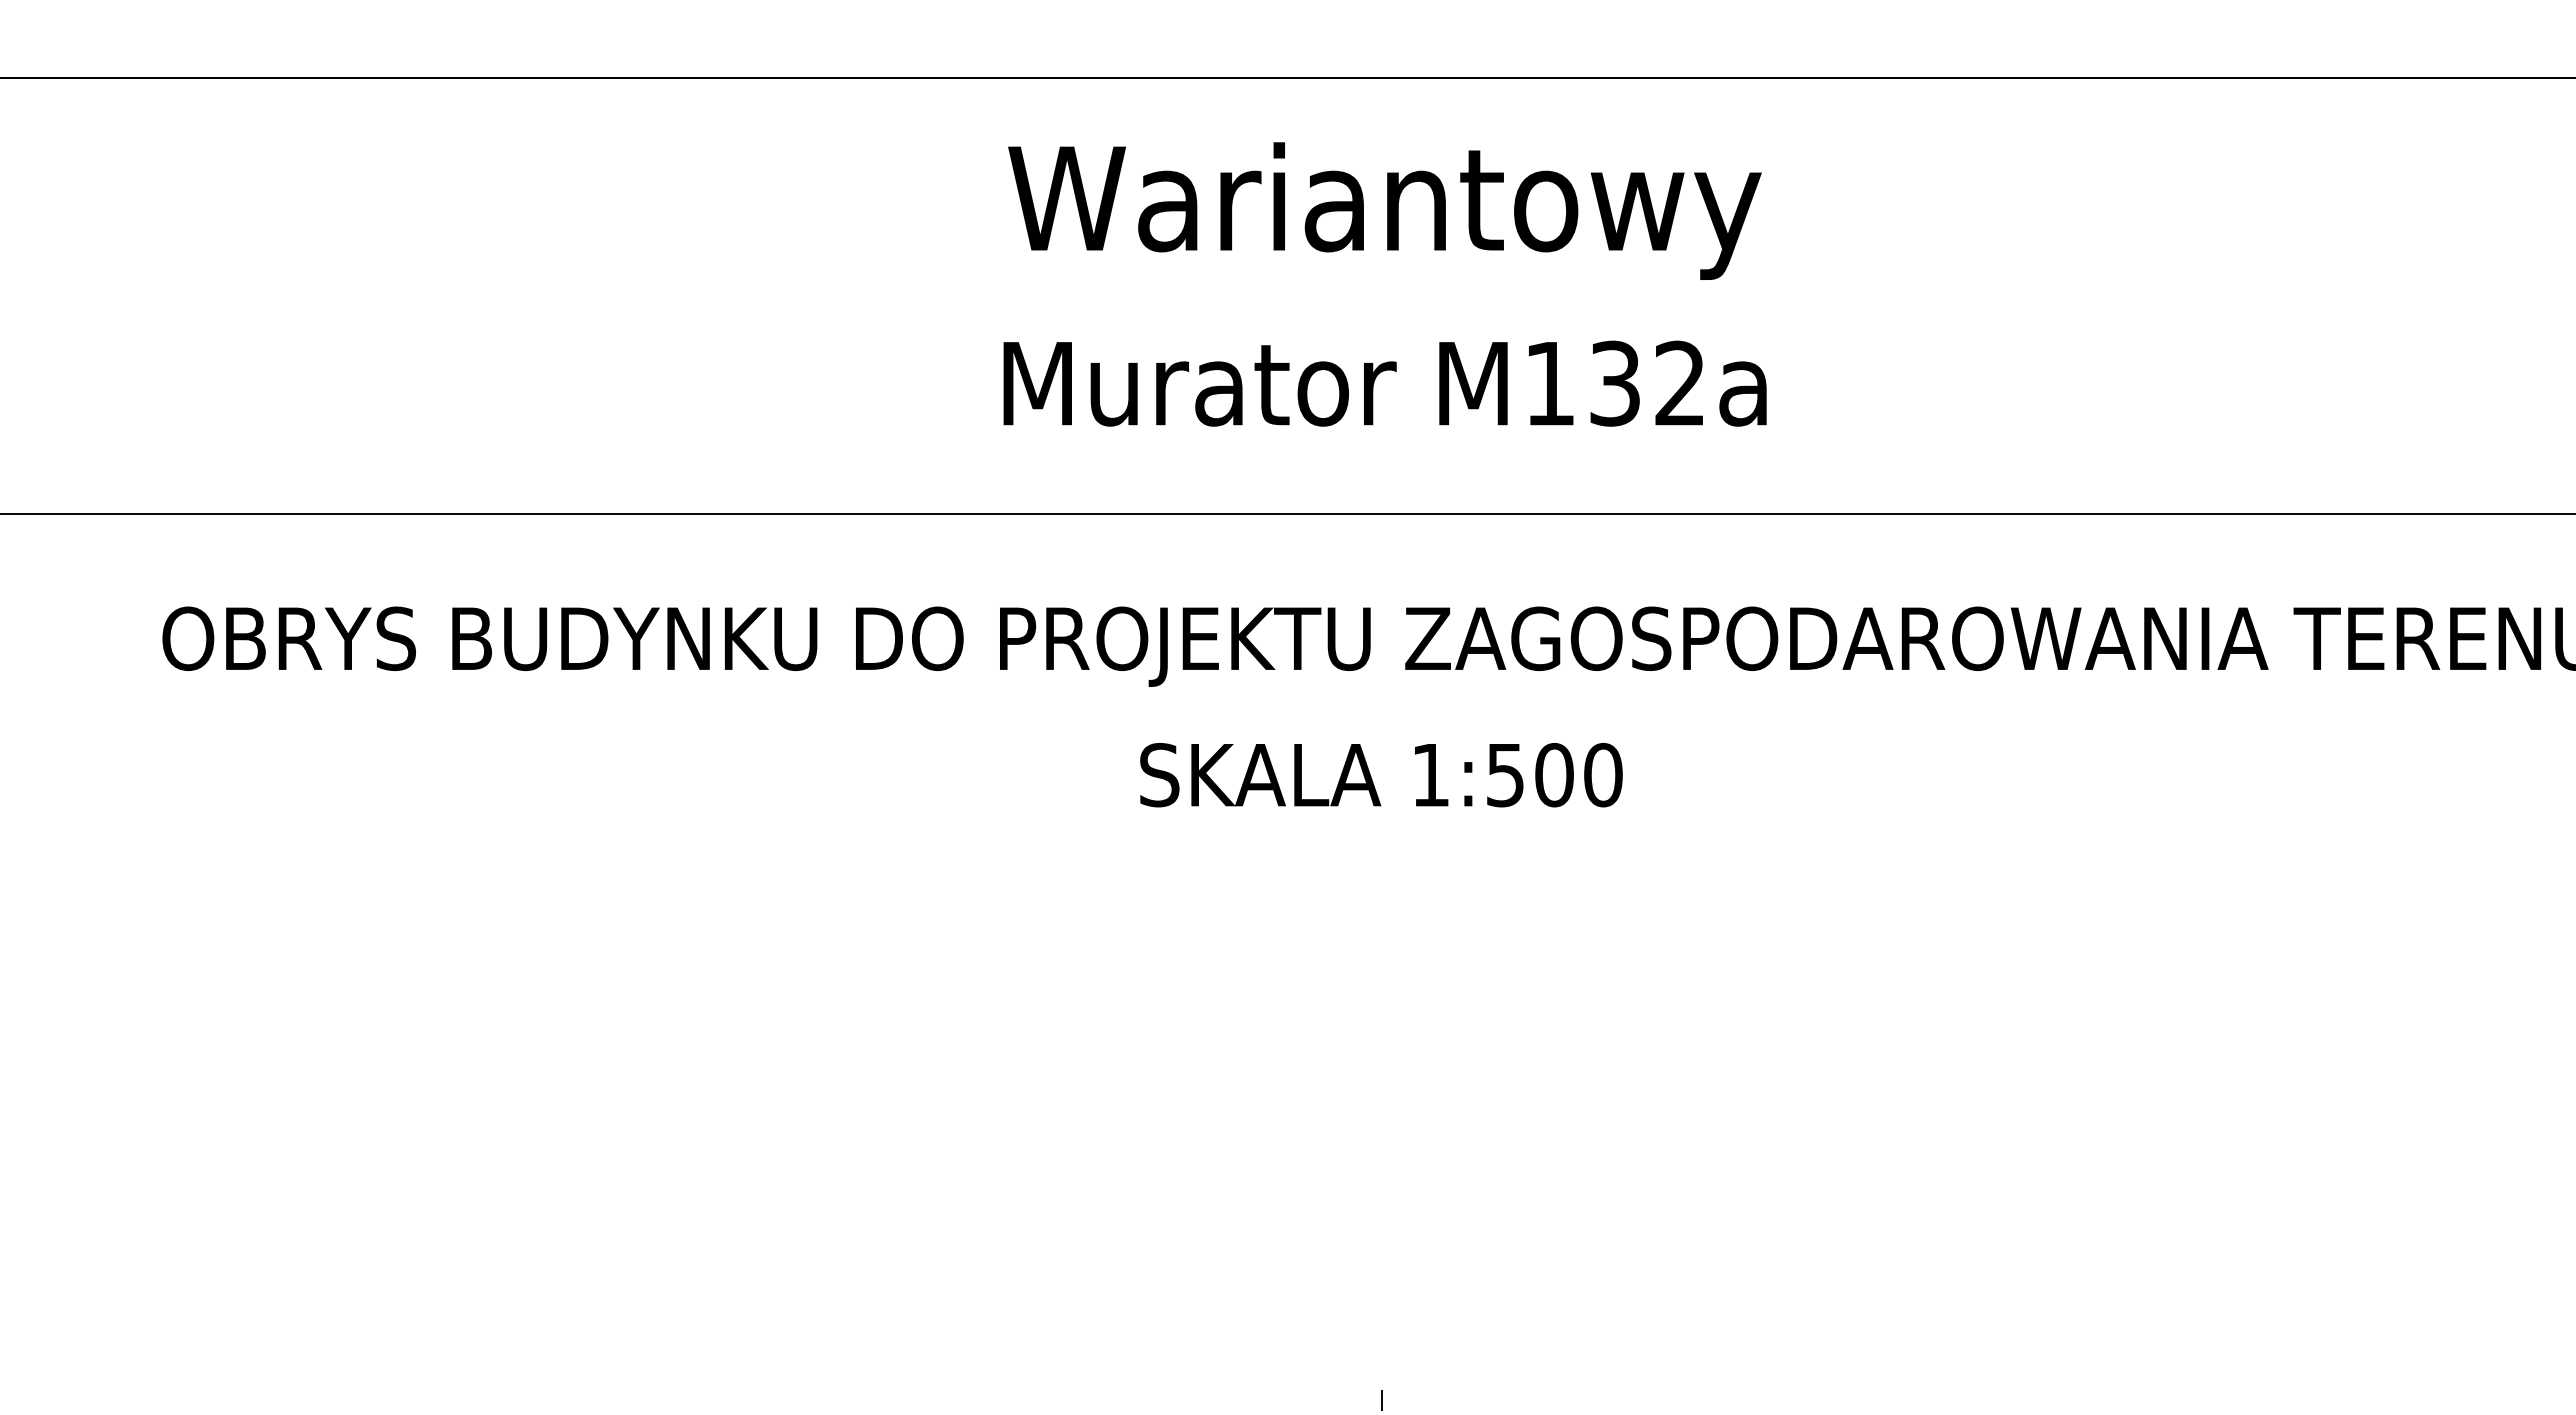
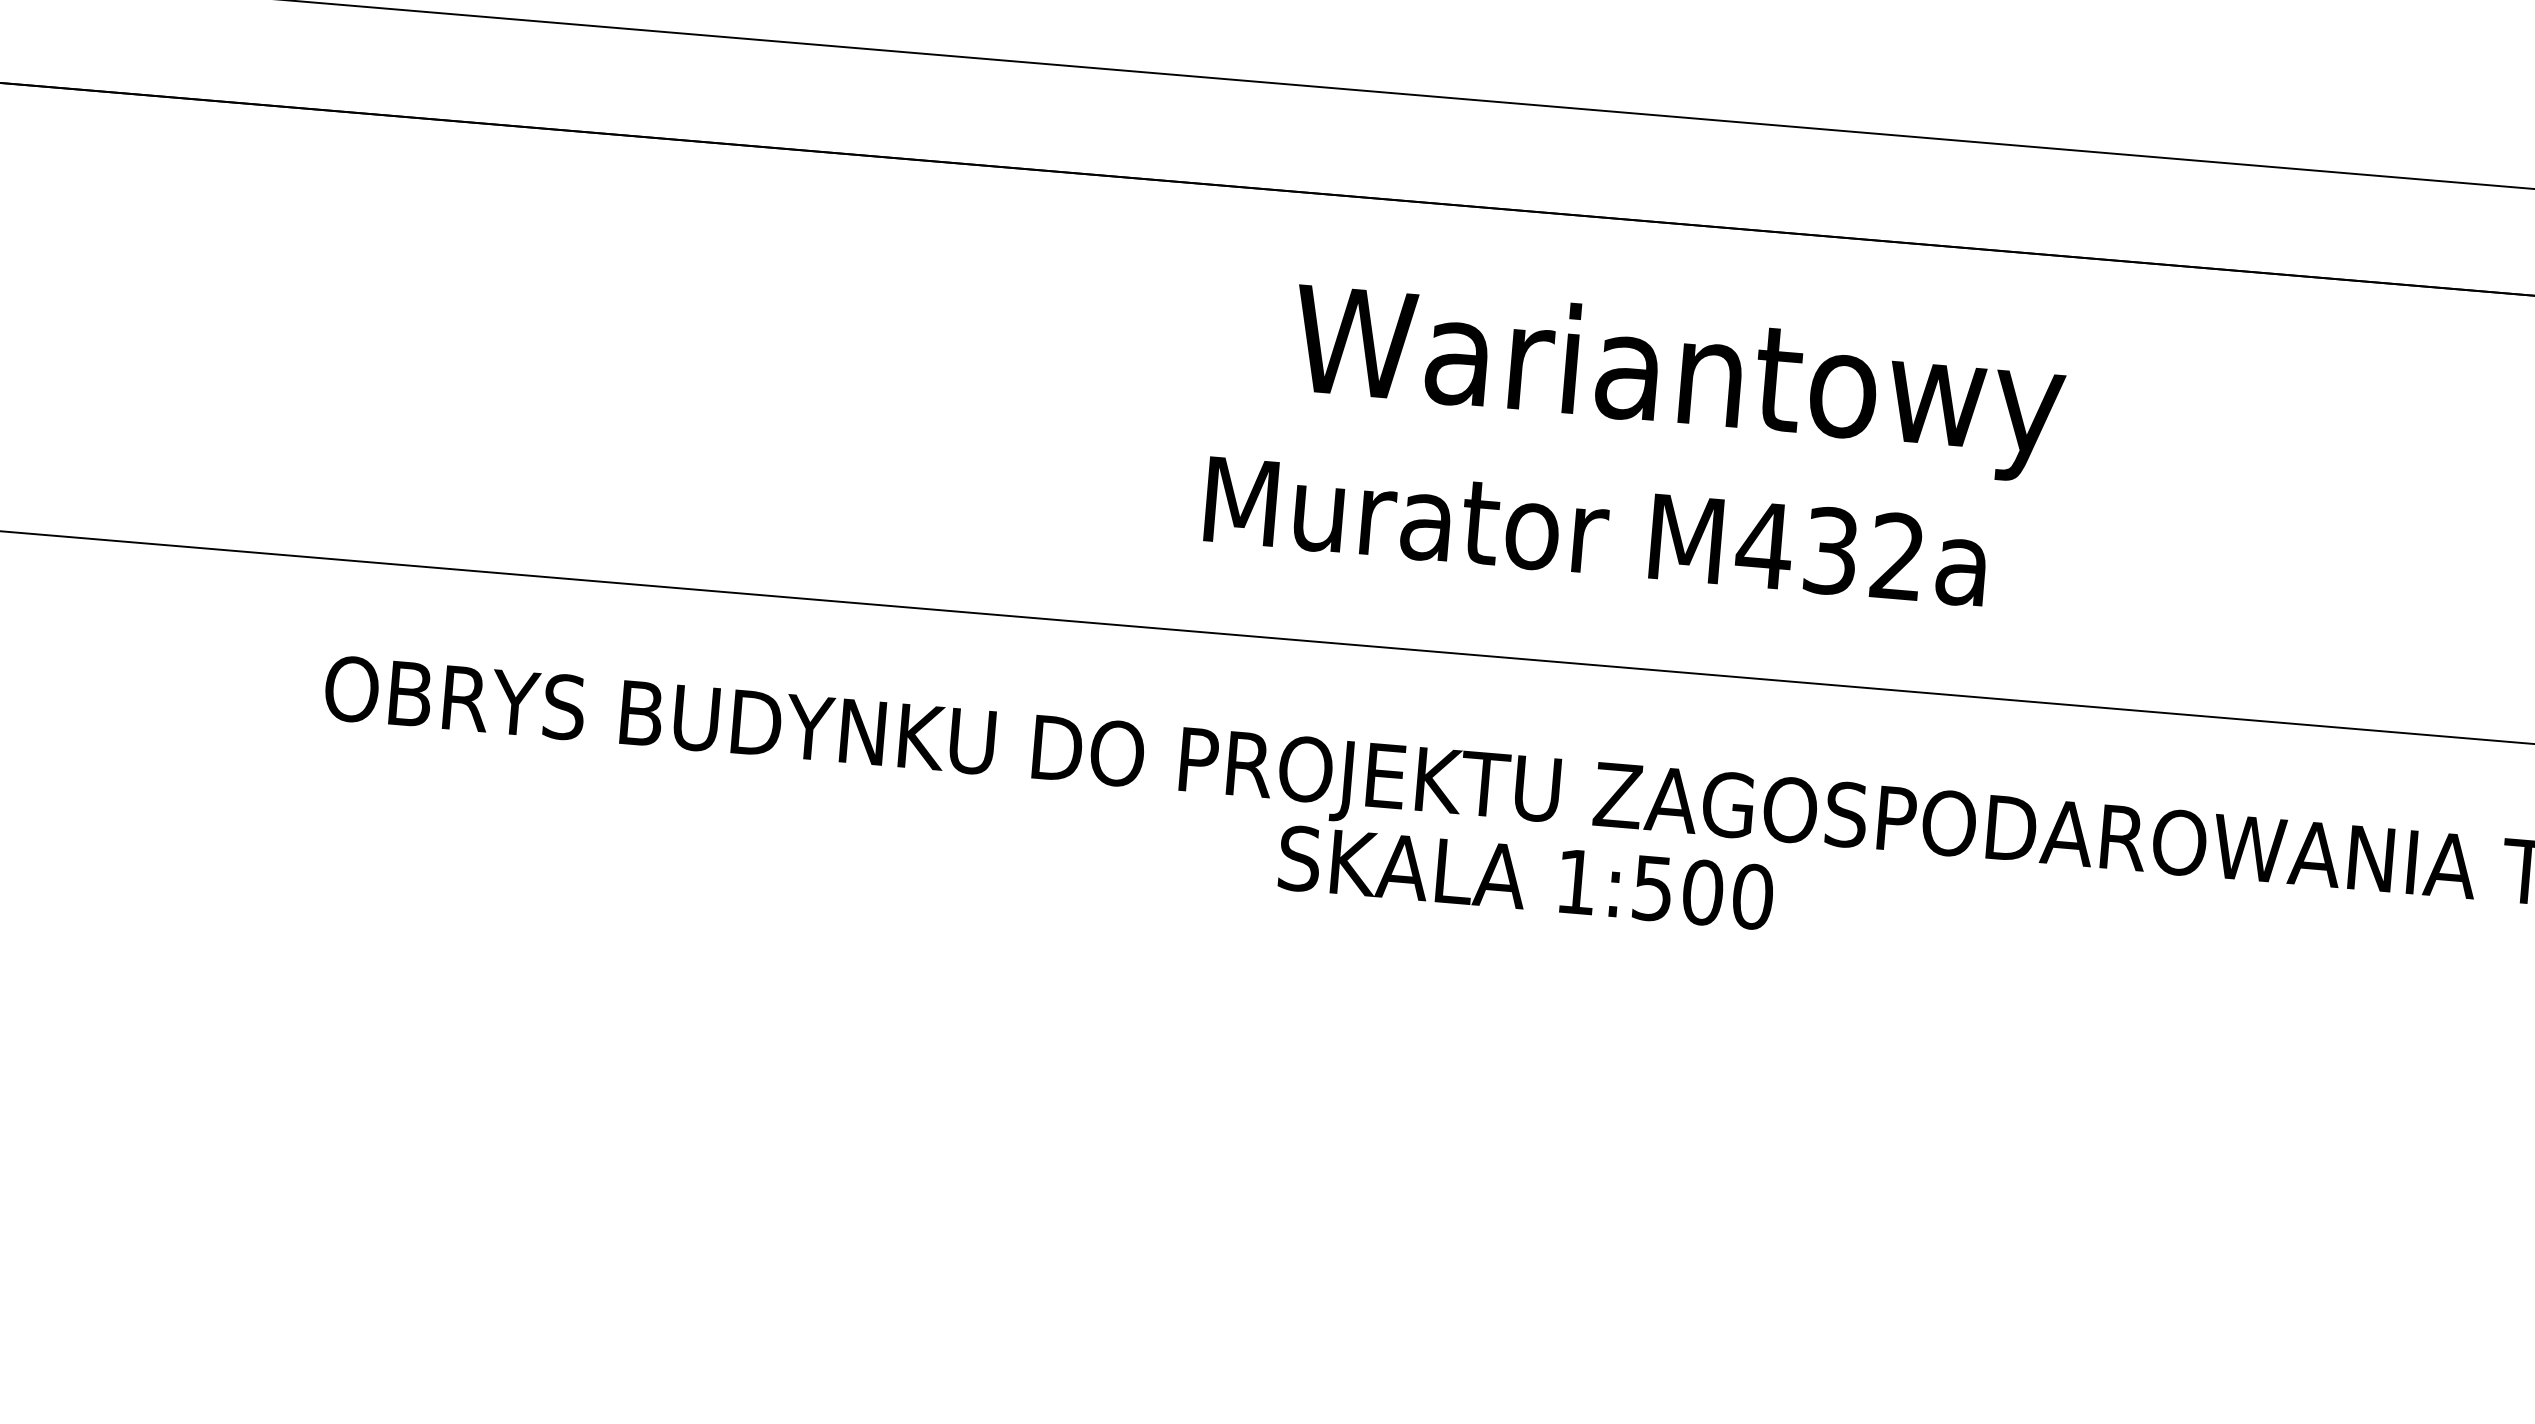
text: (1384, 210) -> (1678, 381), moved
text: (1549, 383) -> (1764, 545), M132a -> M432a
text: (1381, 775) -> (1526, 878), moved

